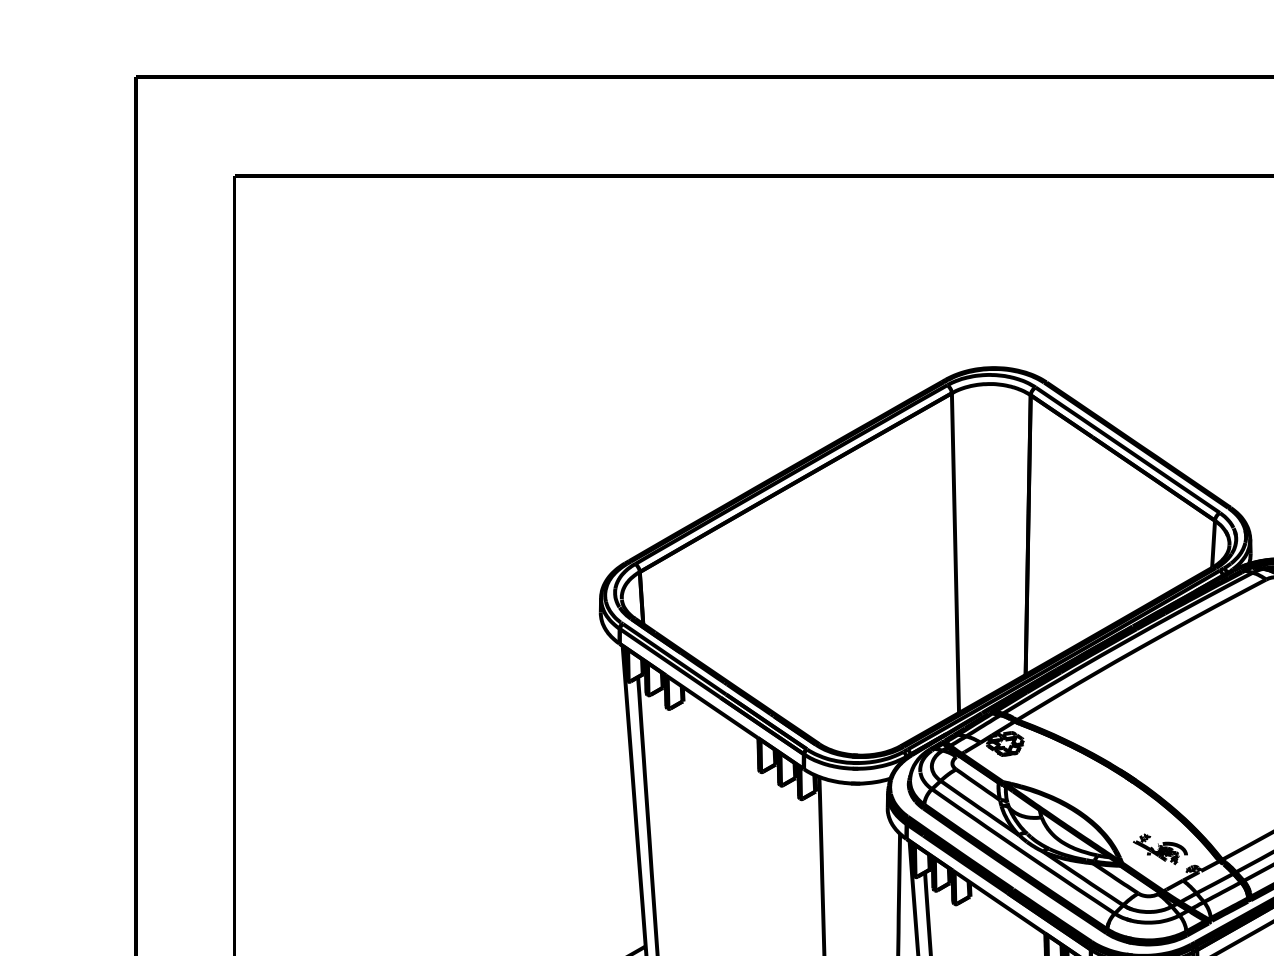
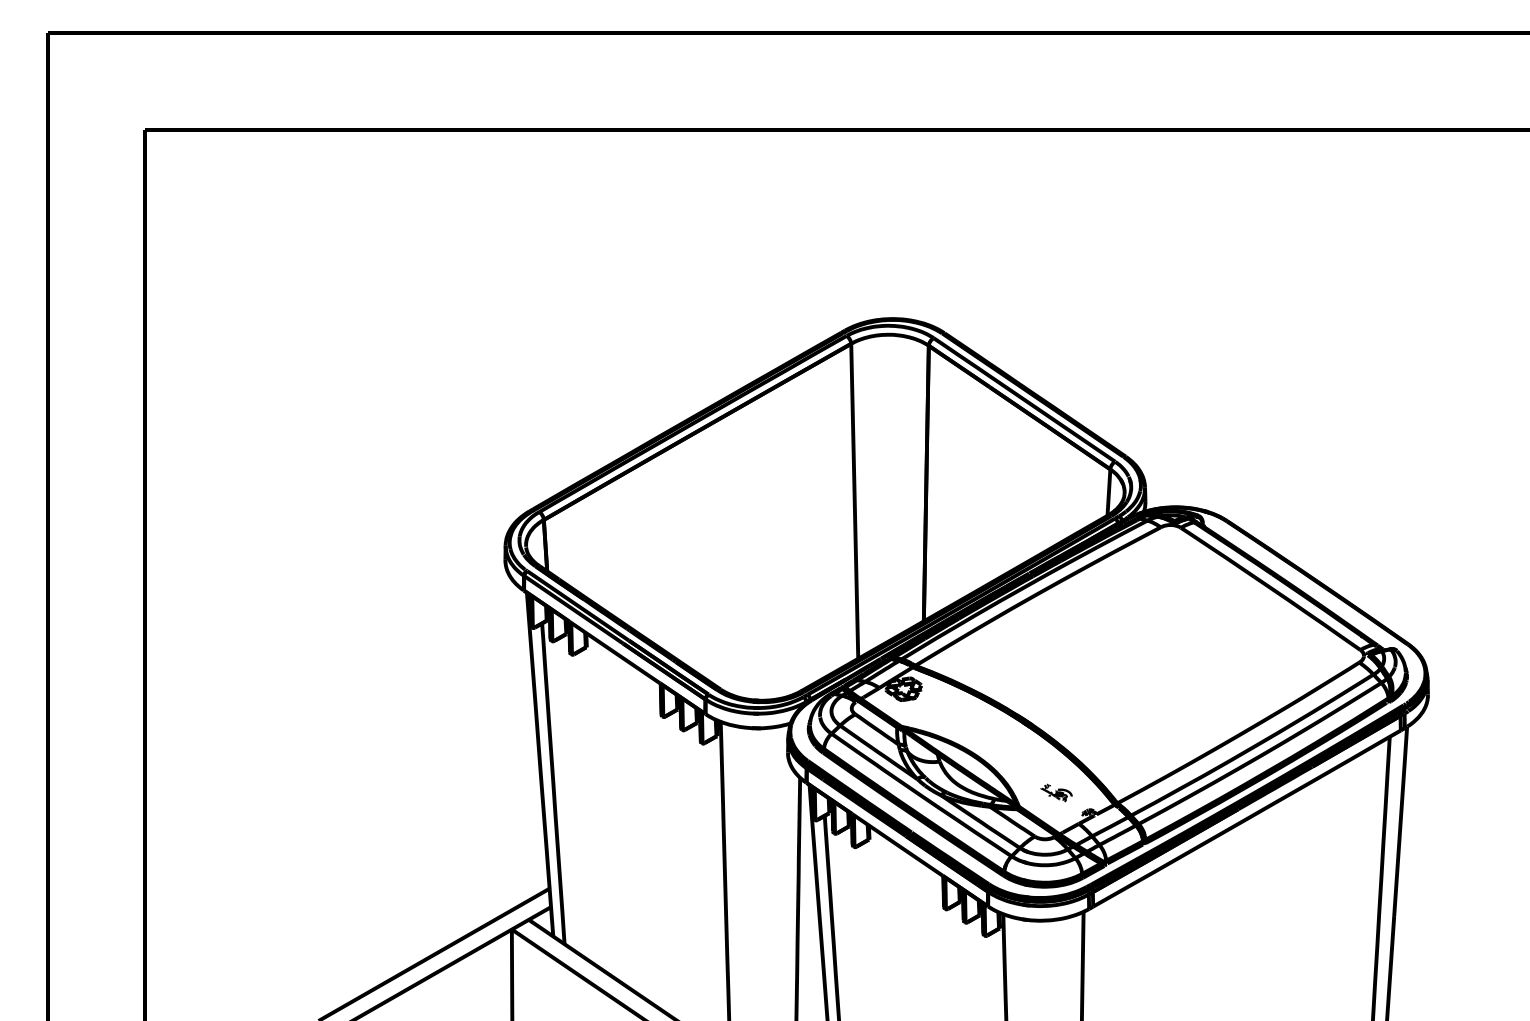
part: (1160, 848) -> (1056, 792), size x0.6

